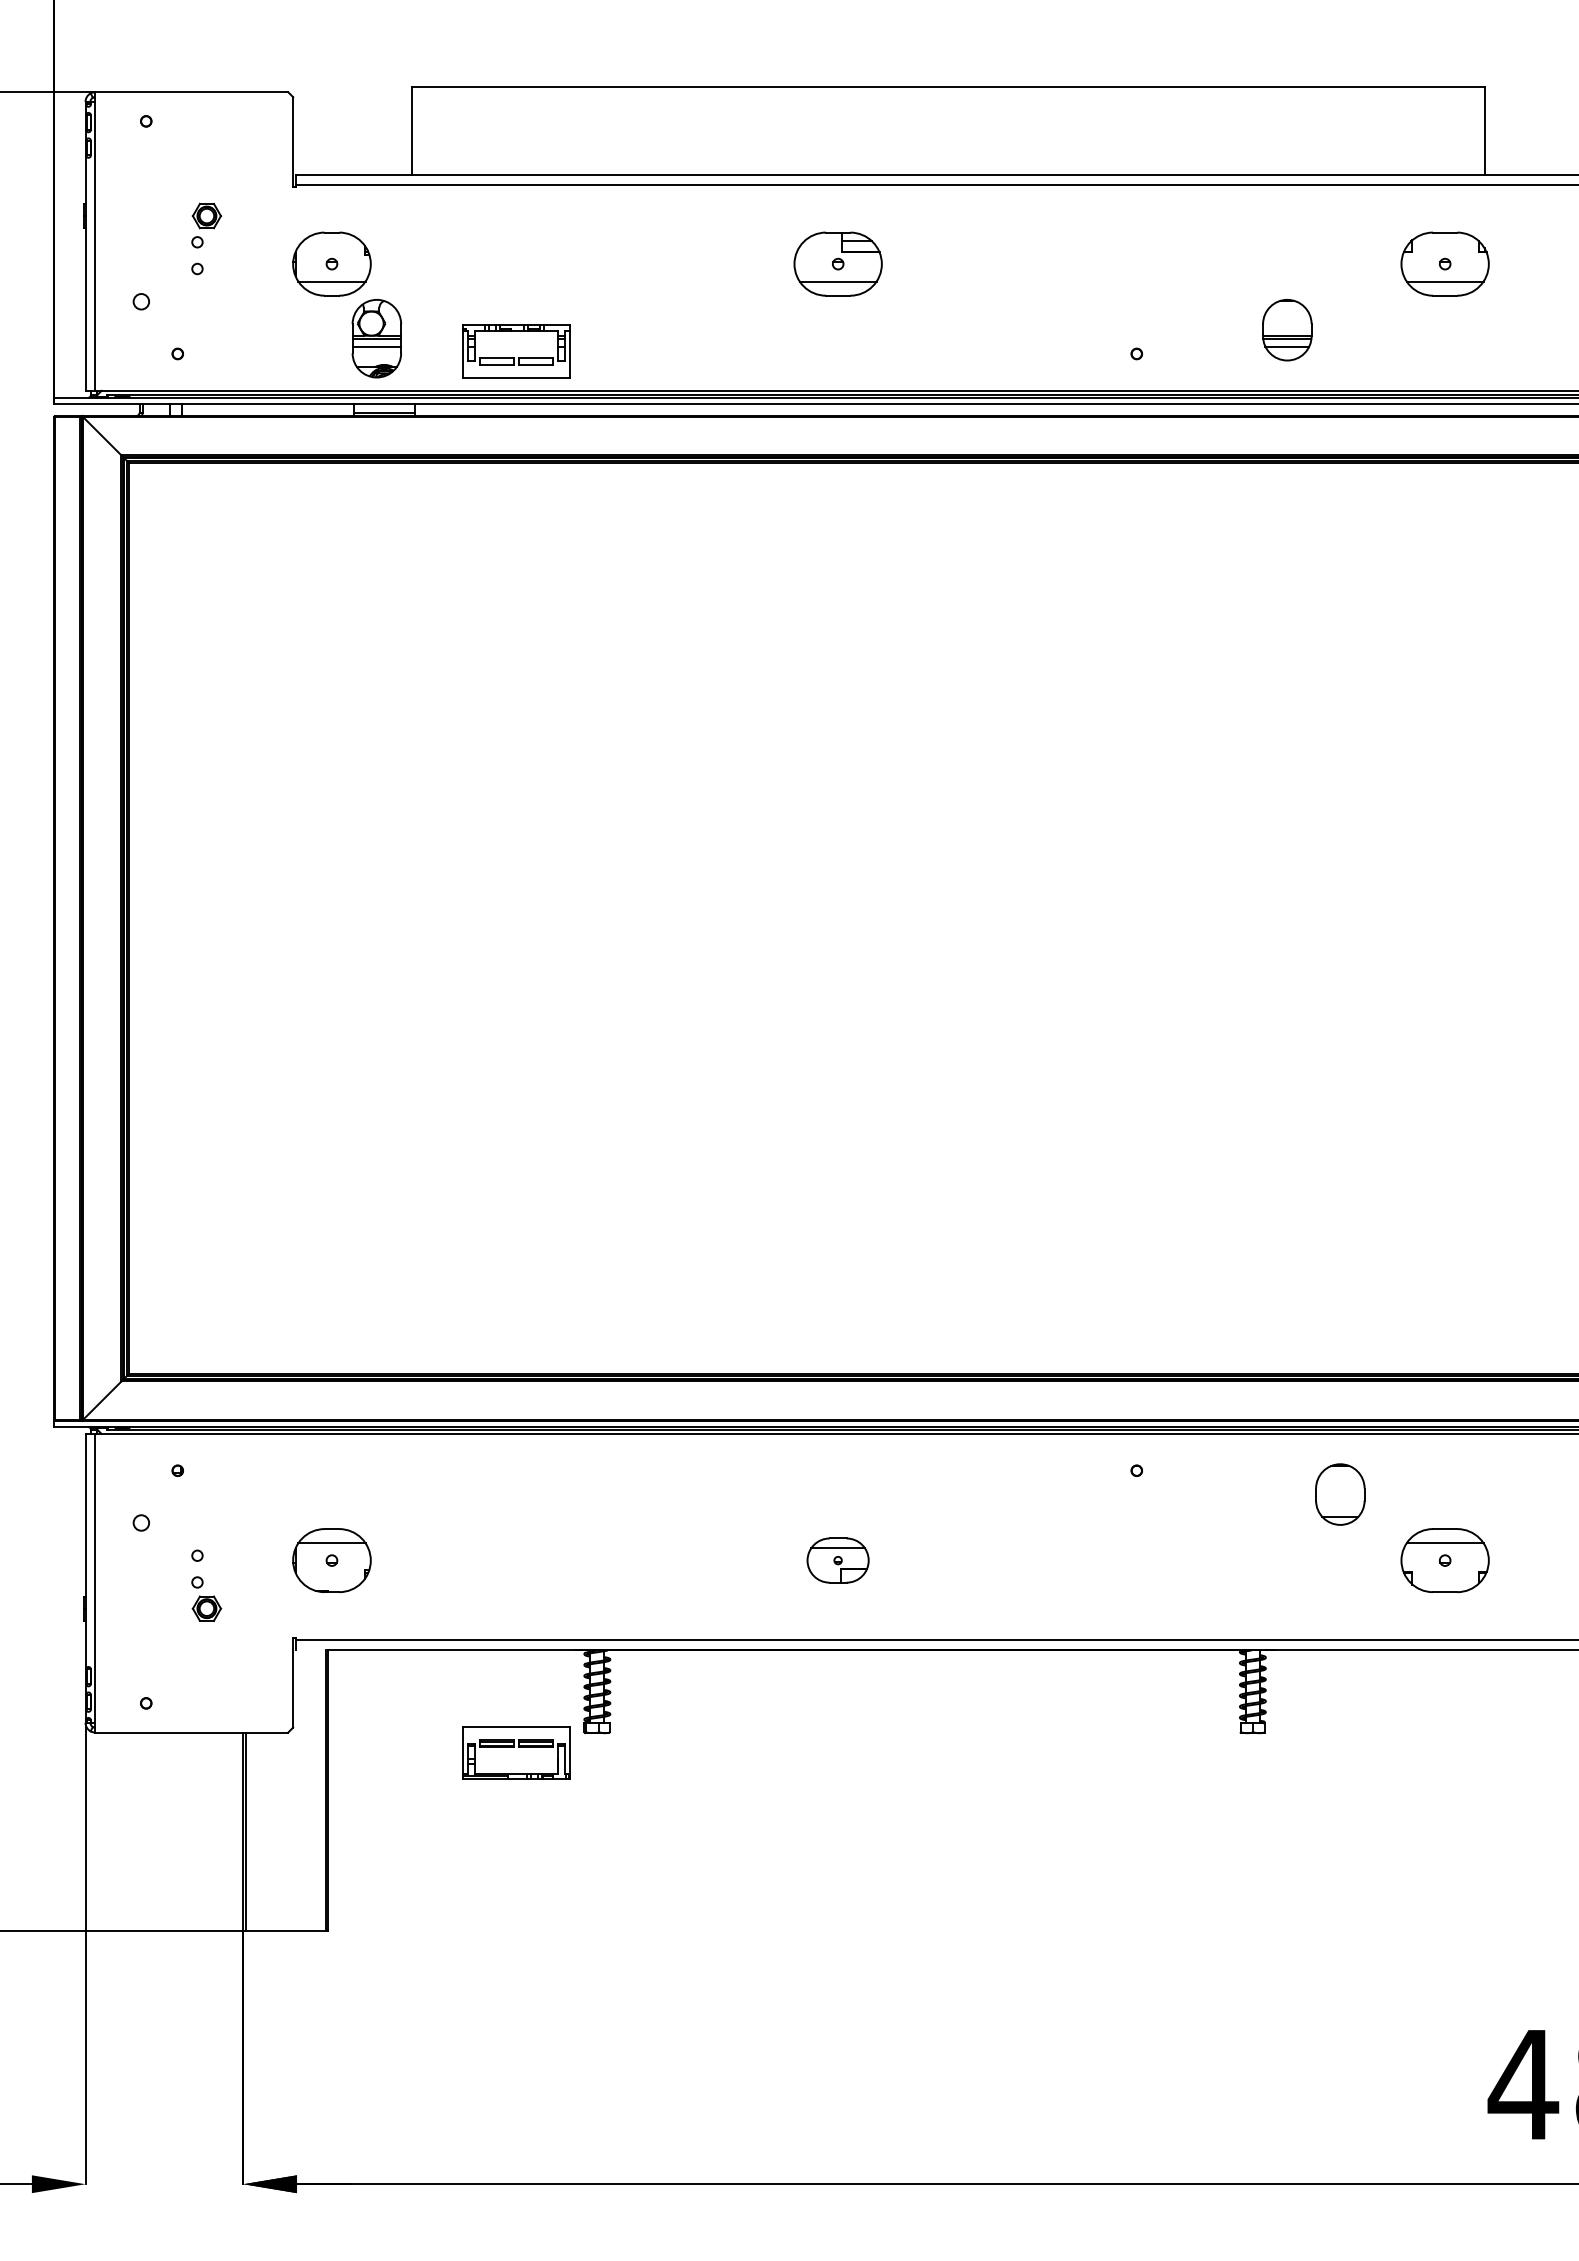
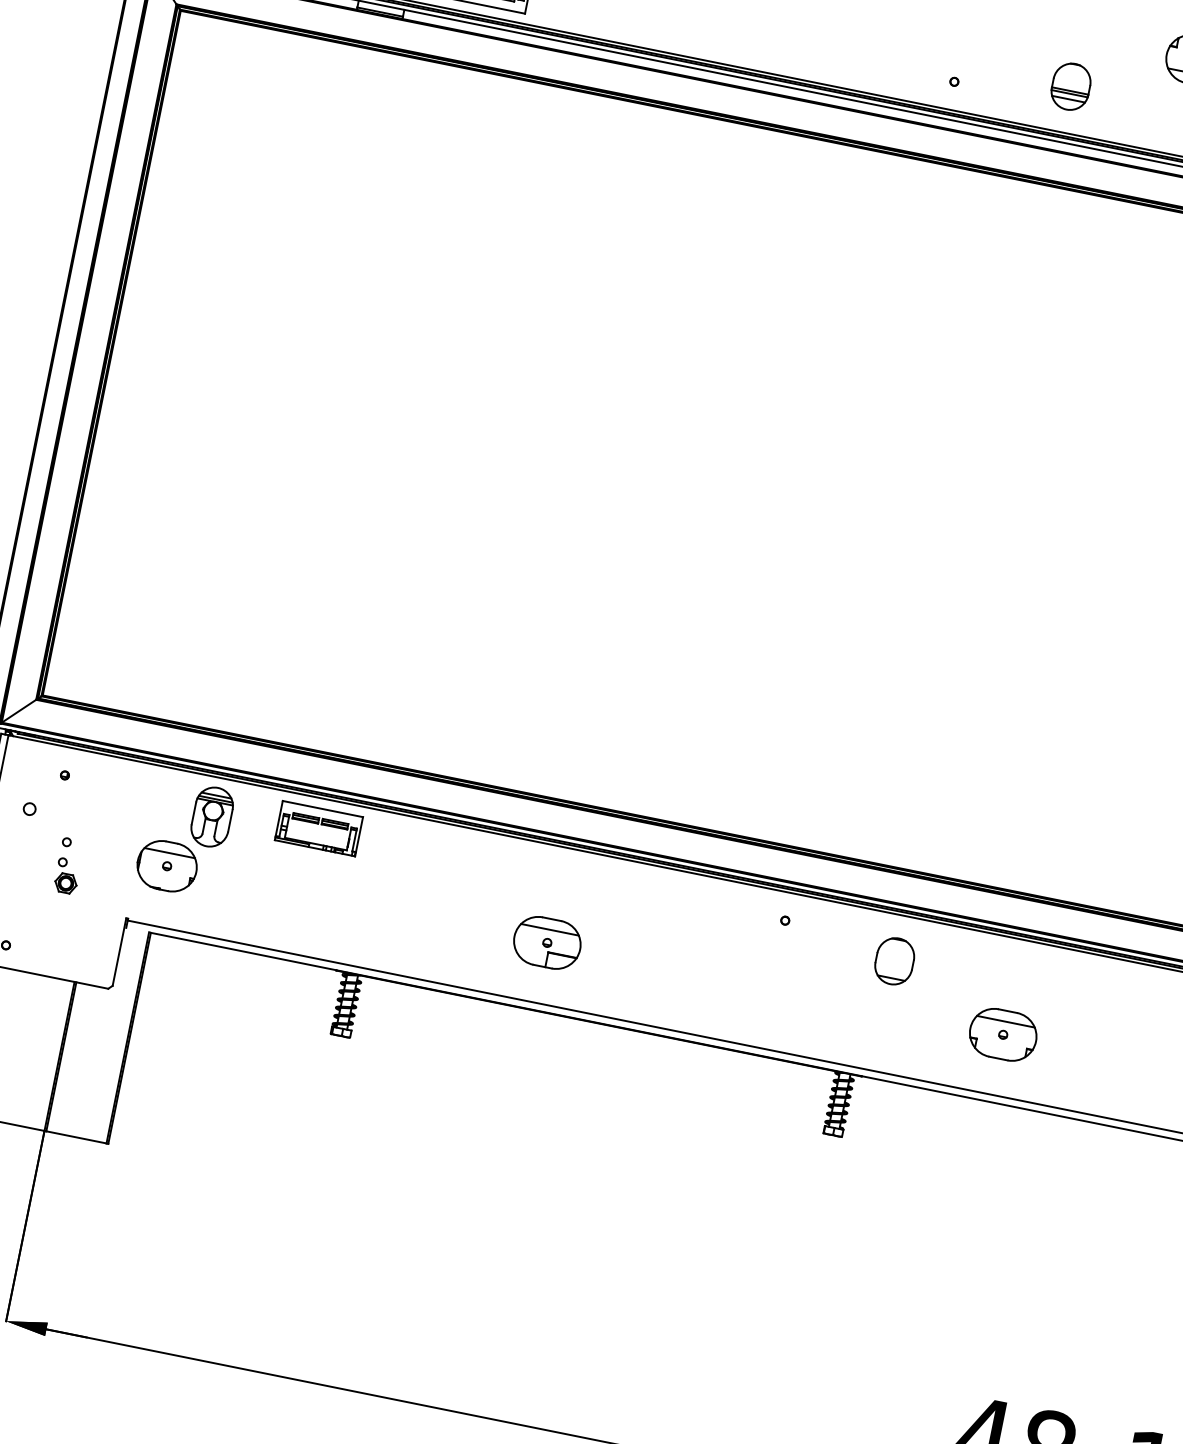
part: (376, 1485) -> (211, 816), added
part: (1340, 1494) -> (894, 961), moved
part: (837, 1560) -> (546, 942), size x1.43
part: (516, 1752) -> (319, 828), moved

